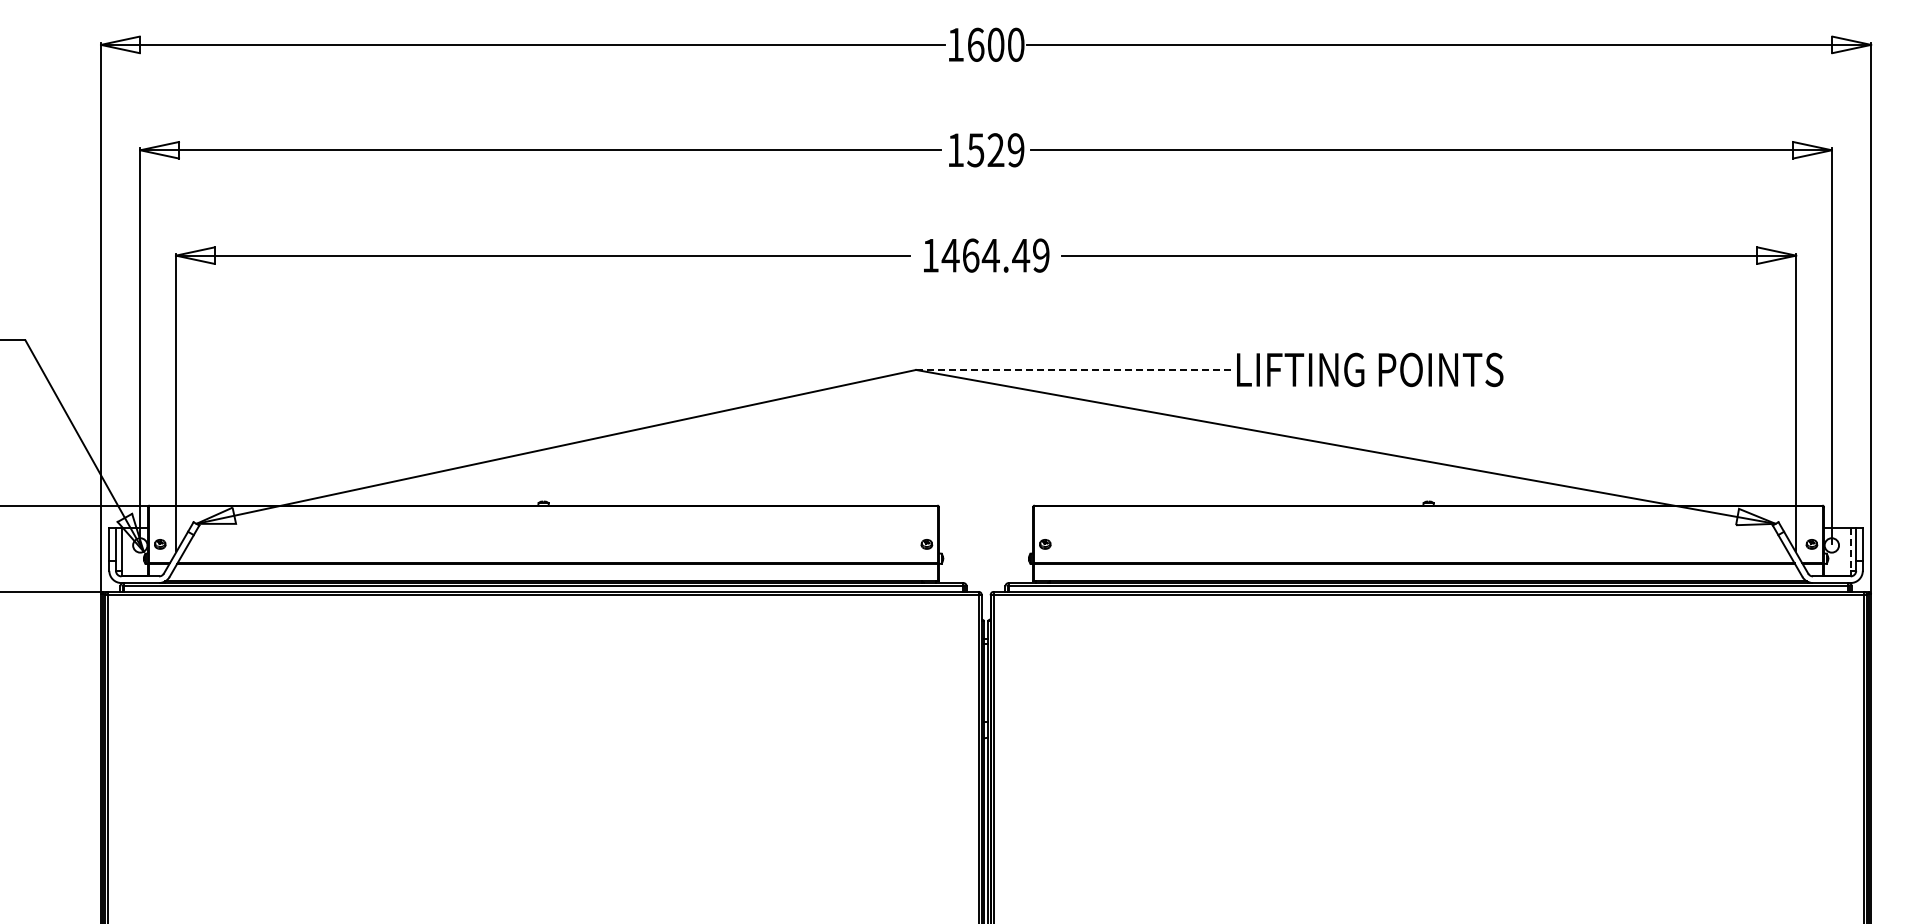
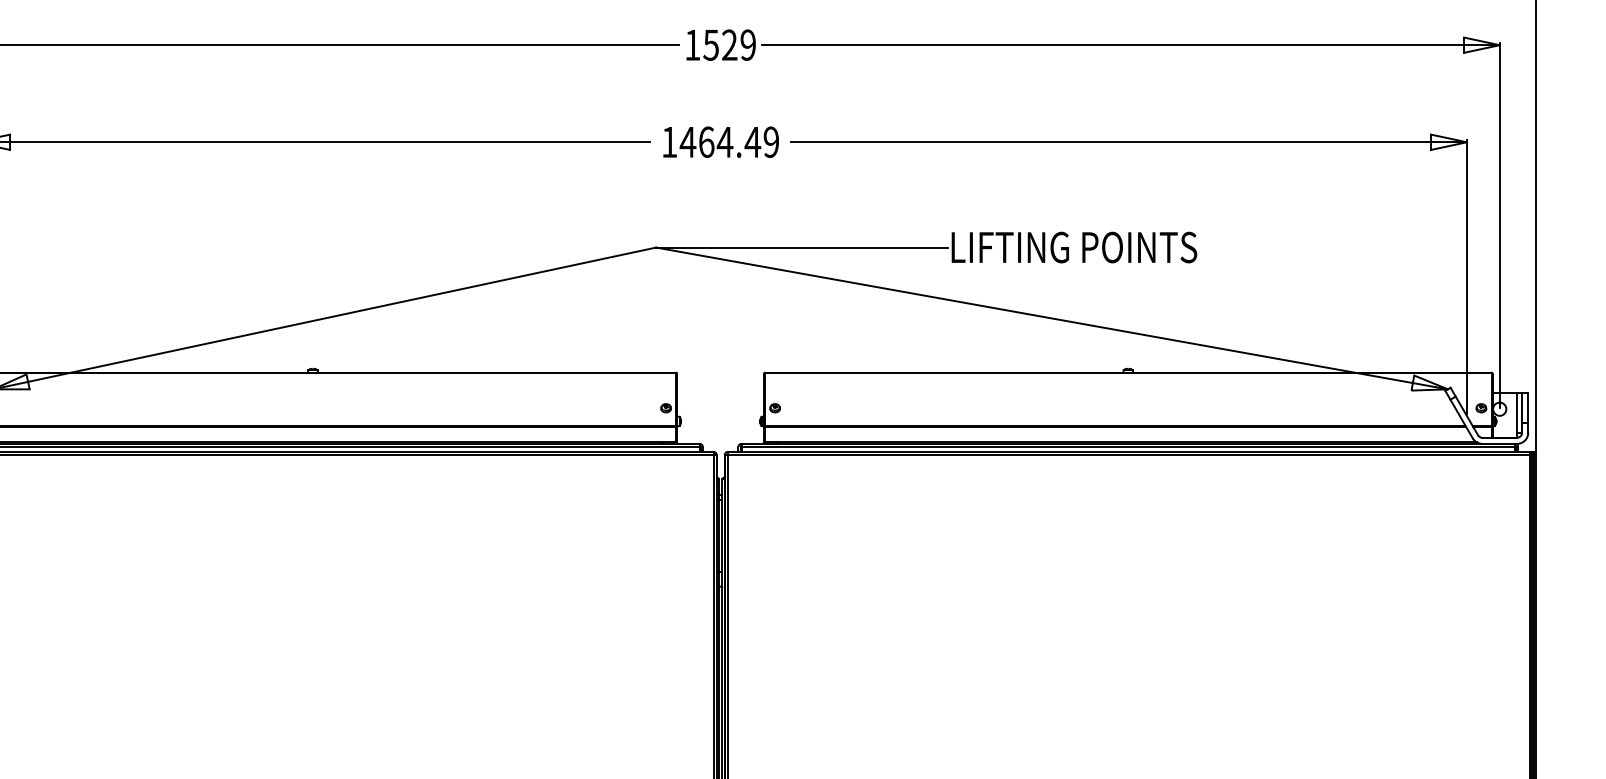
line: (1074, 369) -> (802, 247), dashed -> solid
line: (1850, 549) -> (1516, 412), dashed -> solid

